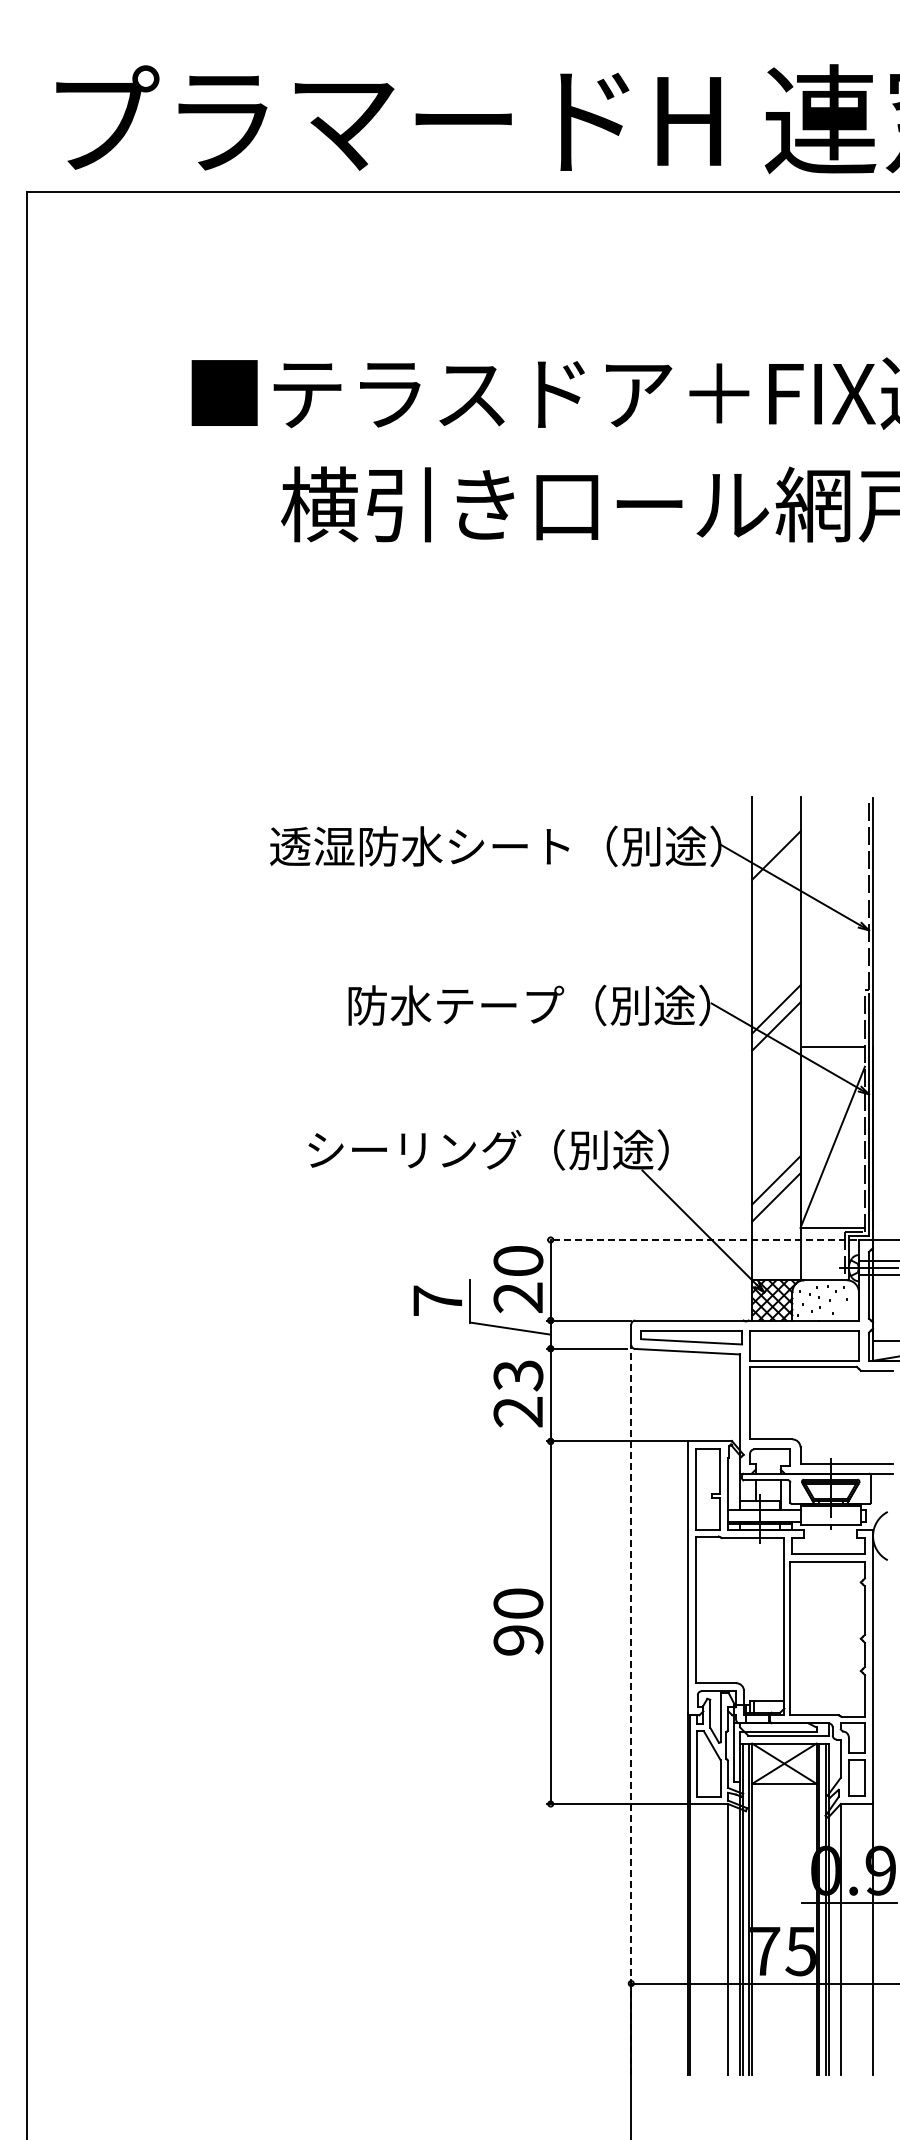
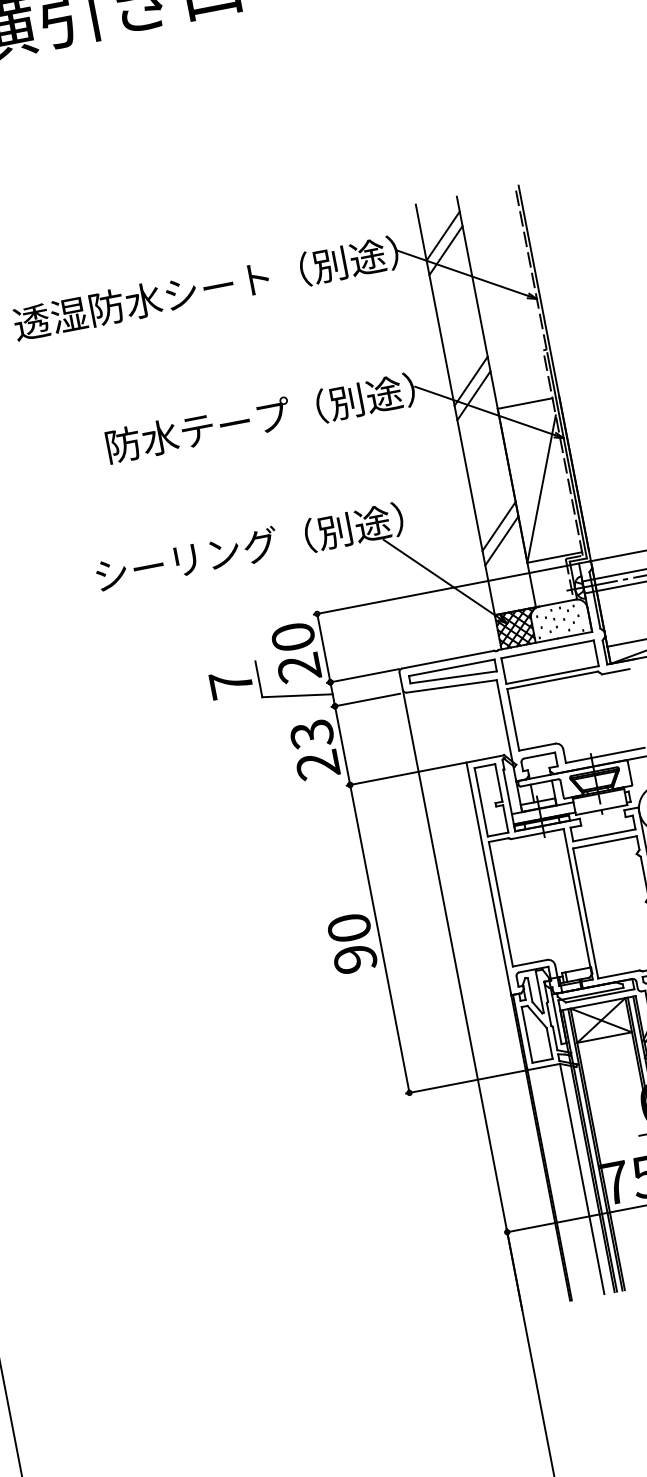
line: (776, 838) -> (443, 236), added
line: (701, 1239) -> (445, 588), dashed -> solid
line: (631, 1709) -> (462, 999), dashed -> solid

